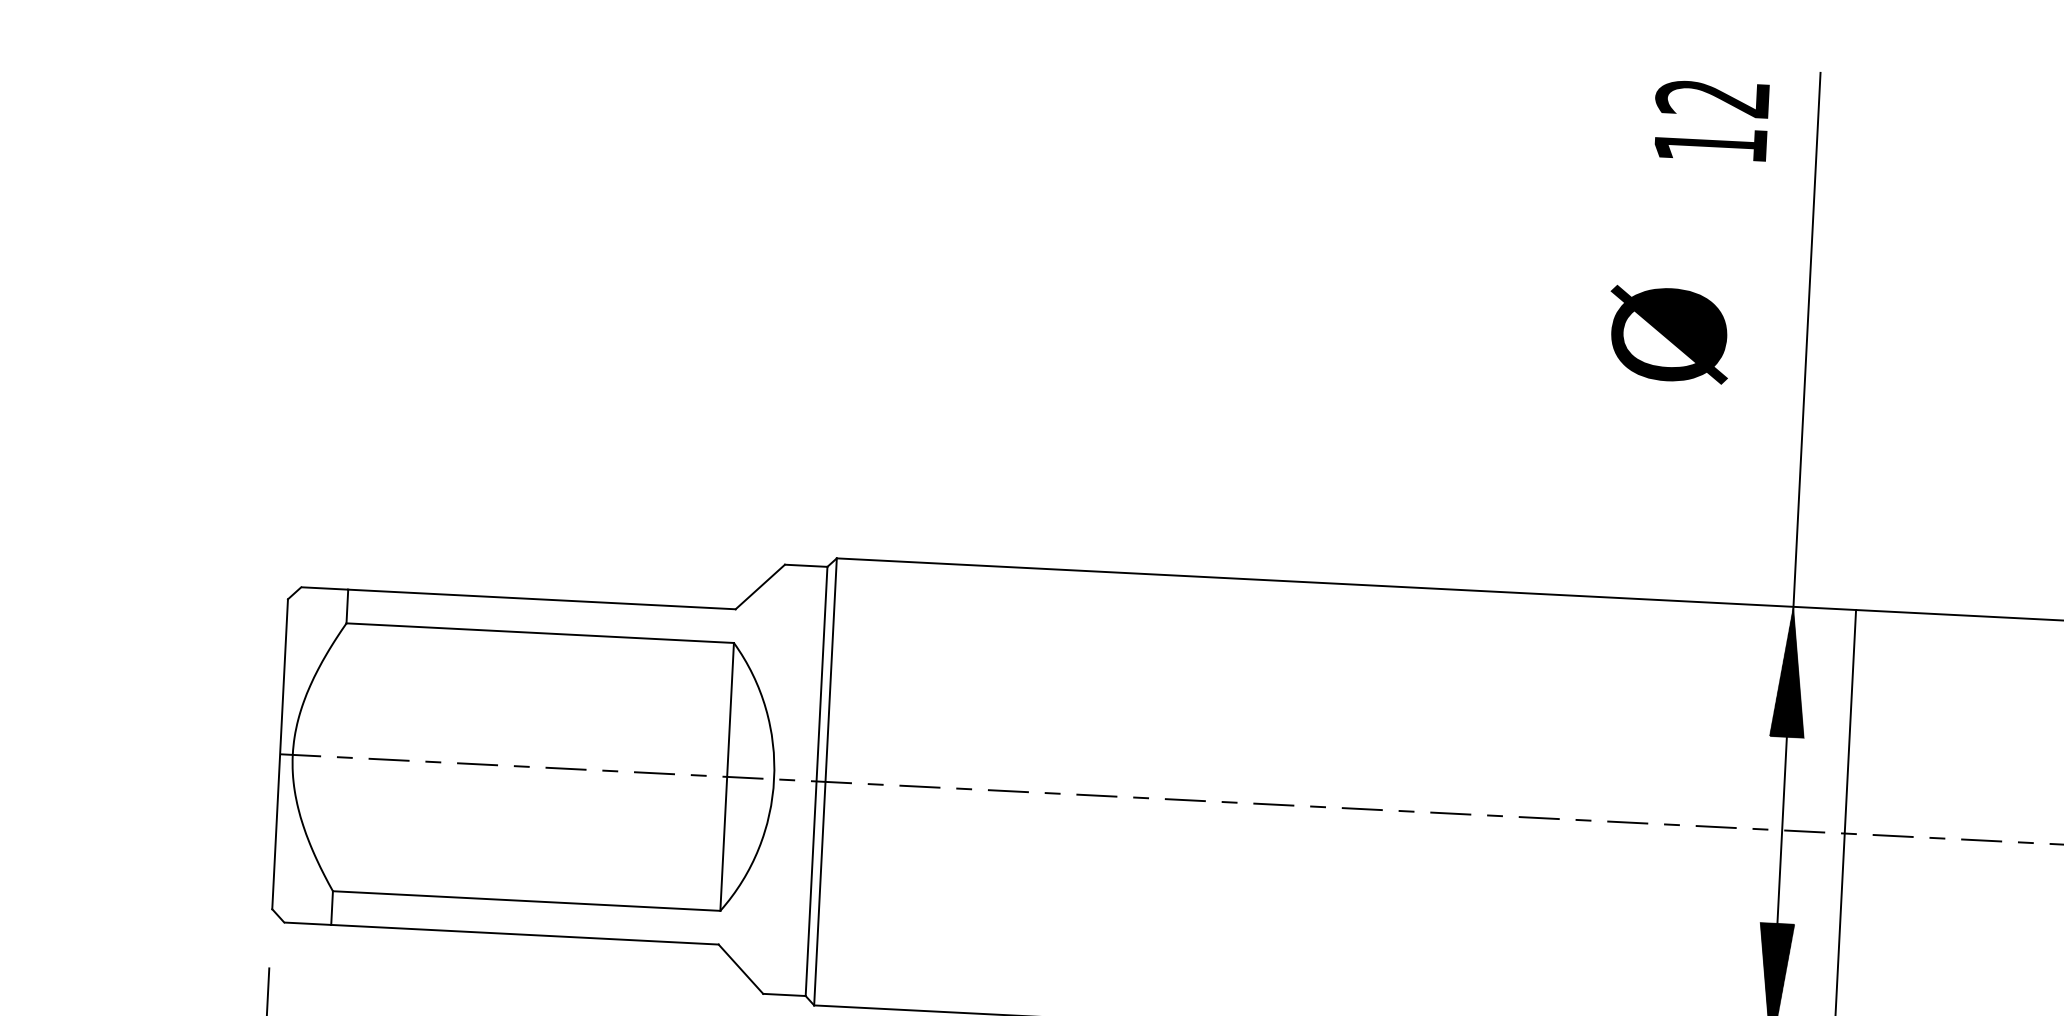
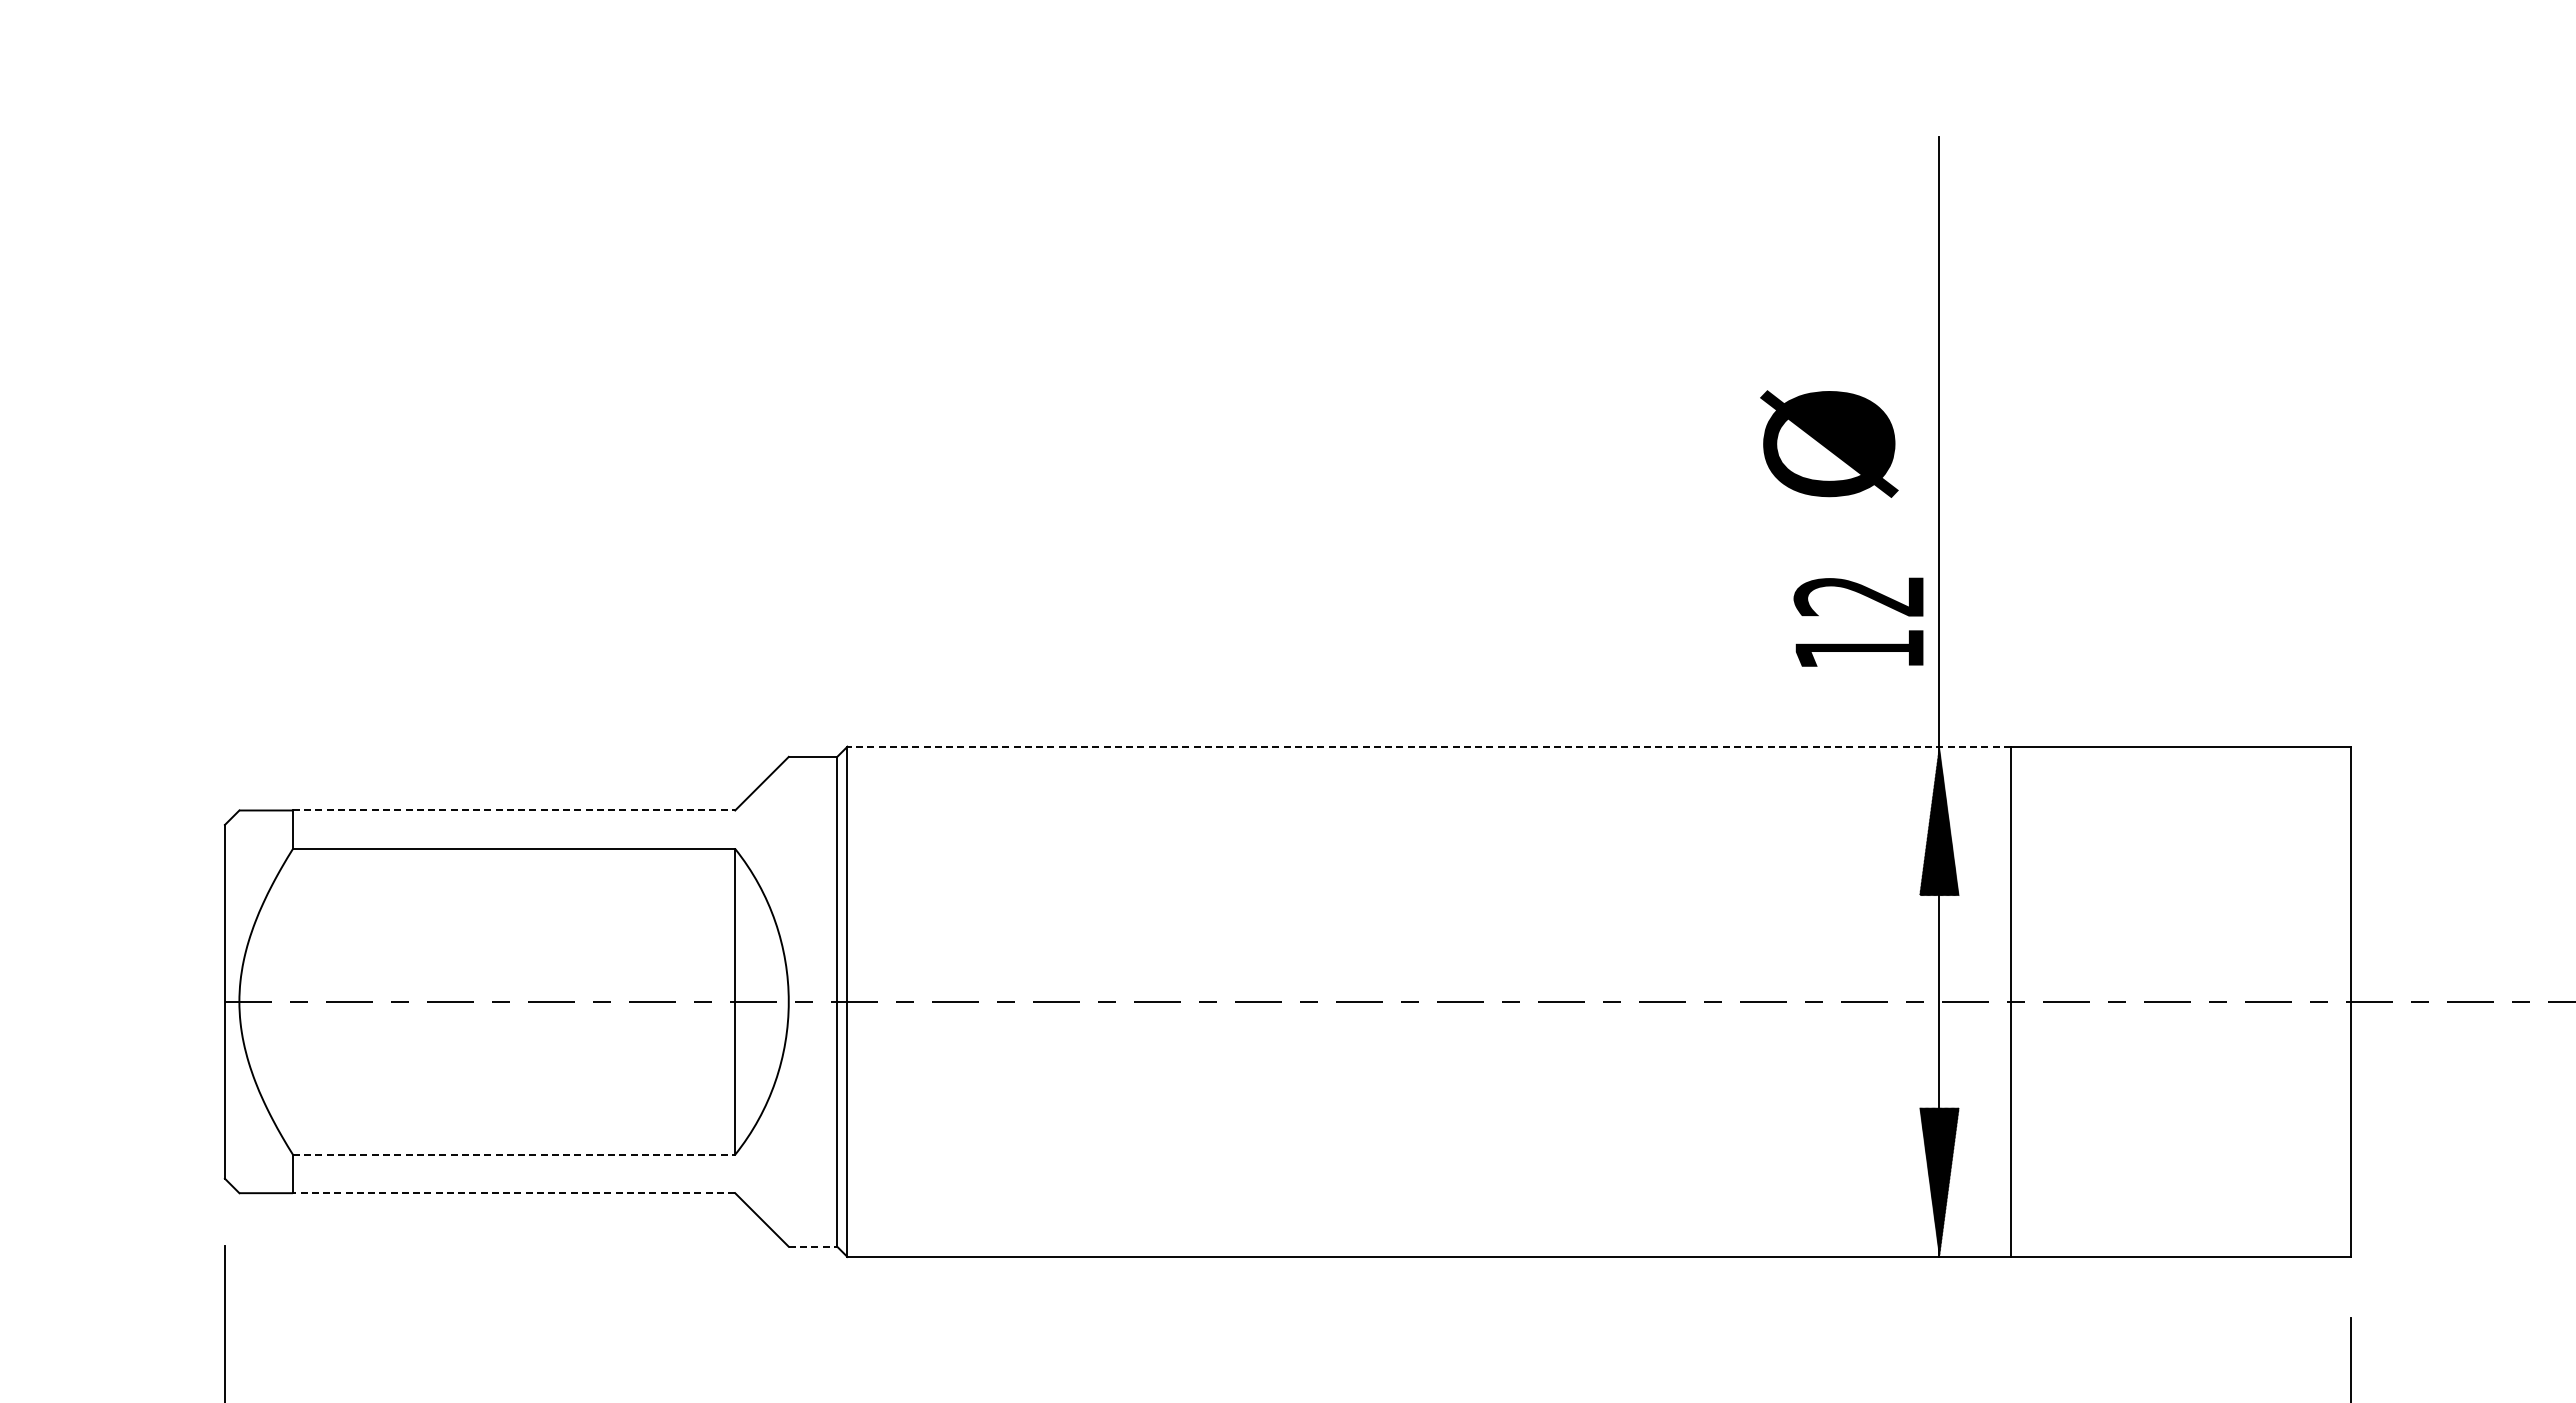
text: (1711, 120) -> (1858, 621), moved
text: (1669, 334) -> (1829, 443), moved
line: (1346, 584) -> (1429, 746), solid -> dashed
line: (542, 599) -> (514, 810), solid -> dashed
line: (527, 900) -> (514, 1154), solid -> dashed
line: (524, 934) -> (513, 1193), solid -> dashed
line: (784, 994) -> (813, 1246), solid -> dashed

